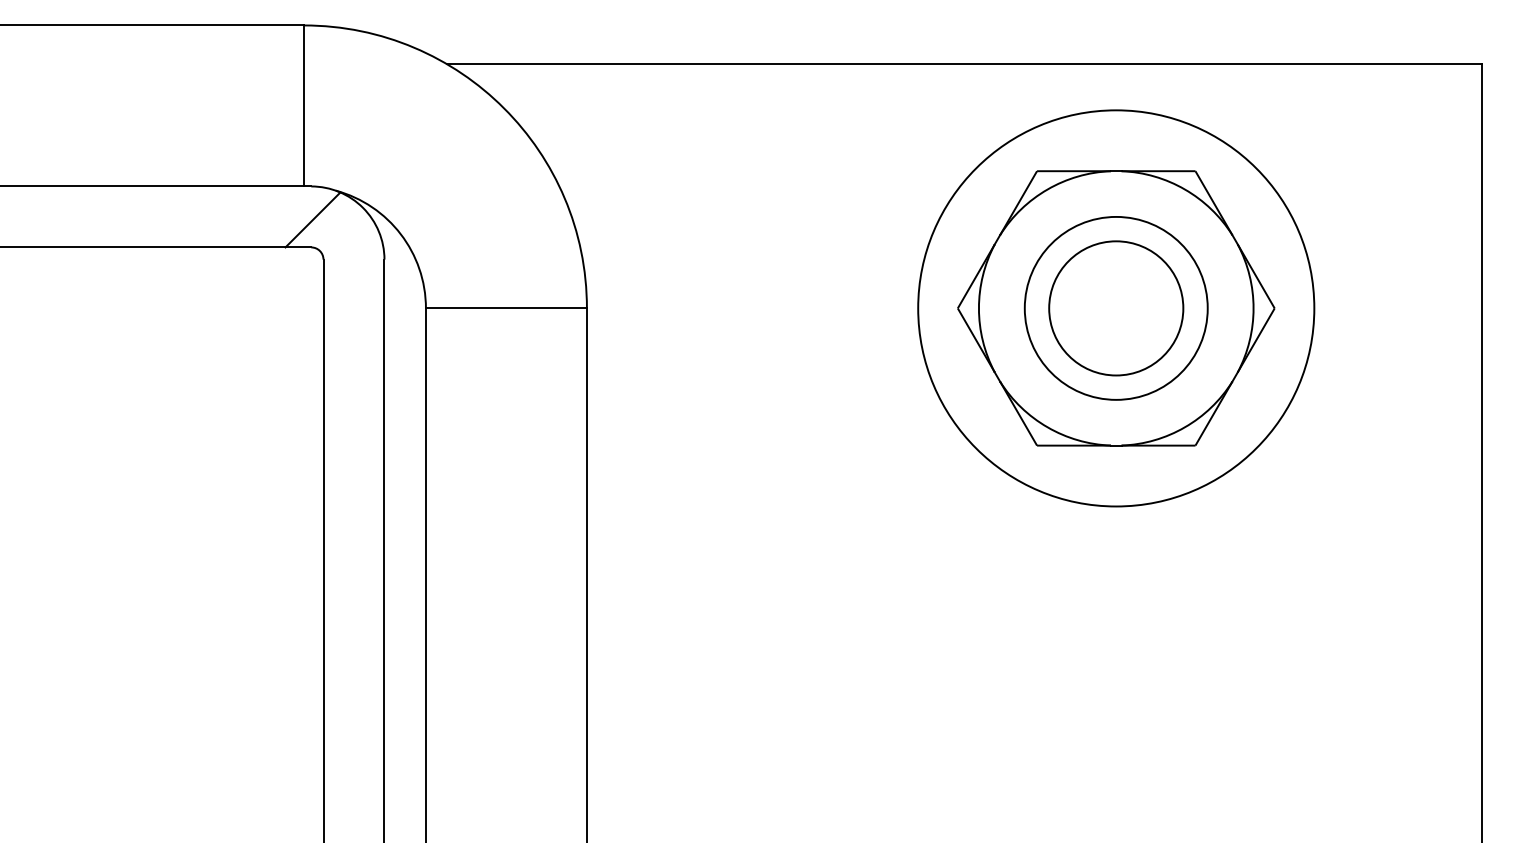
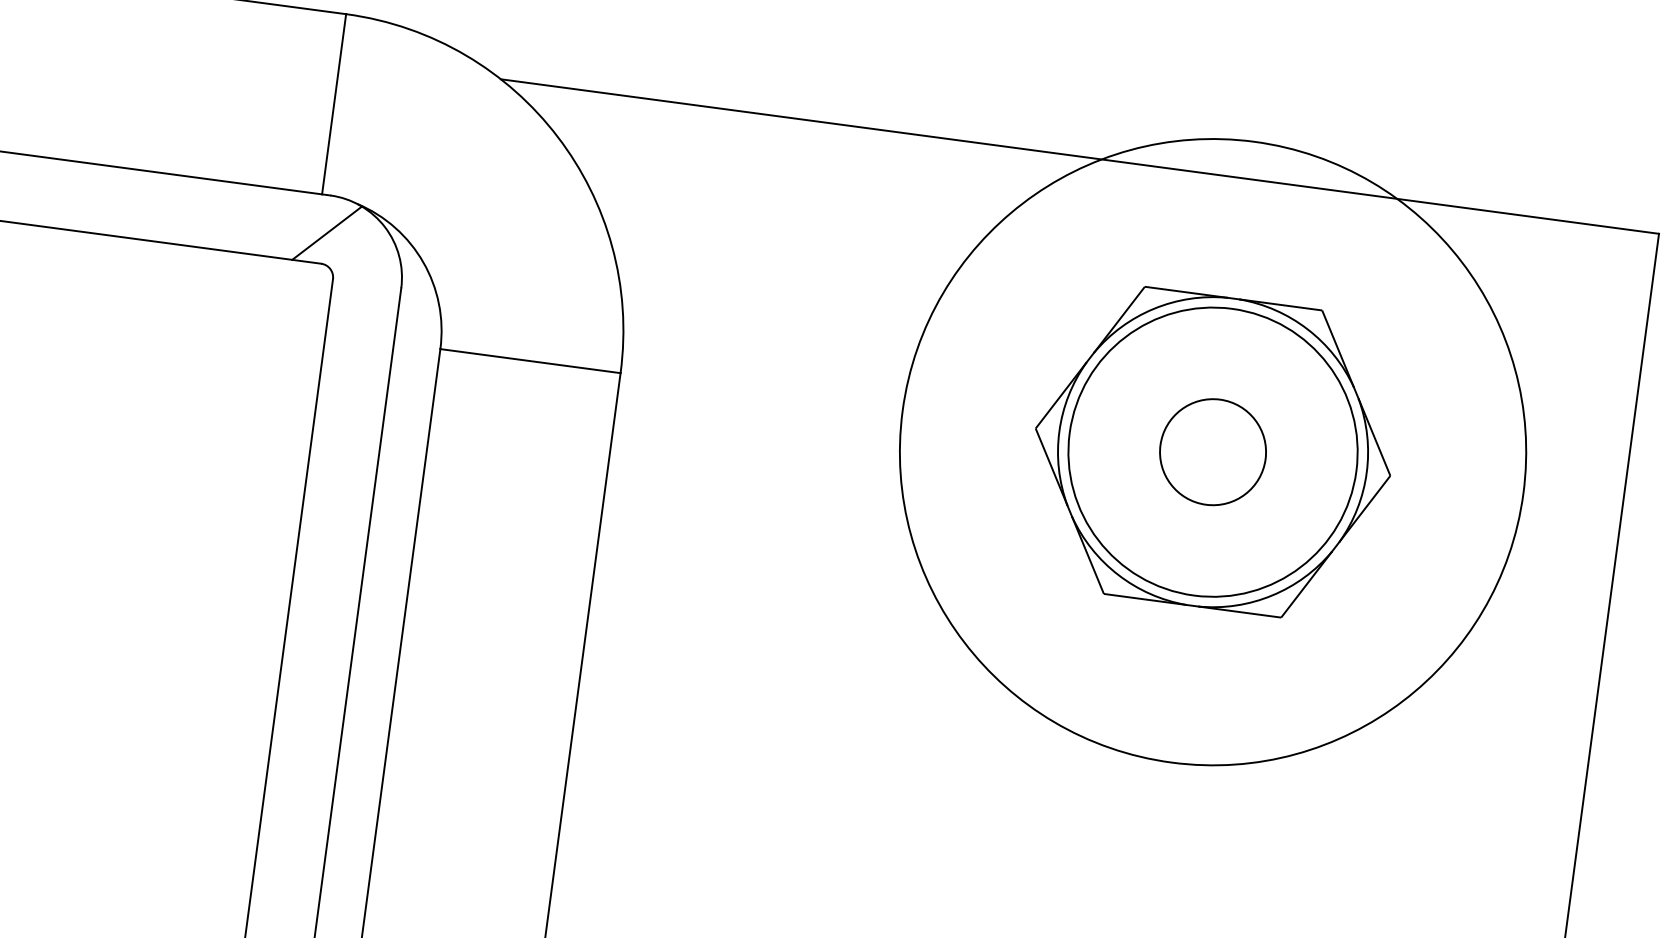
circle: (1115, 307) -> (1212, 451), size x1.4
circle: (1116, 308) -> (1213, 452), size x0.7
circle: (1116, 308) -> (1213, 452), size x1.4

